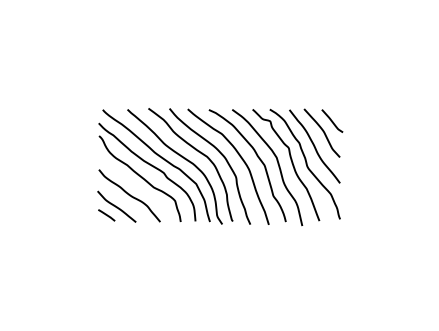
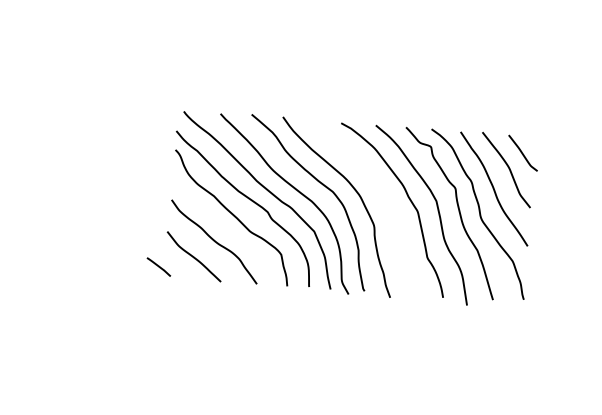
curve: (240, 158) -> (382, 198), removed
line: (106, 215) -> (158, 267), moved

